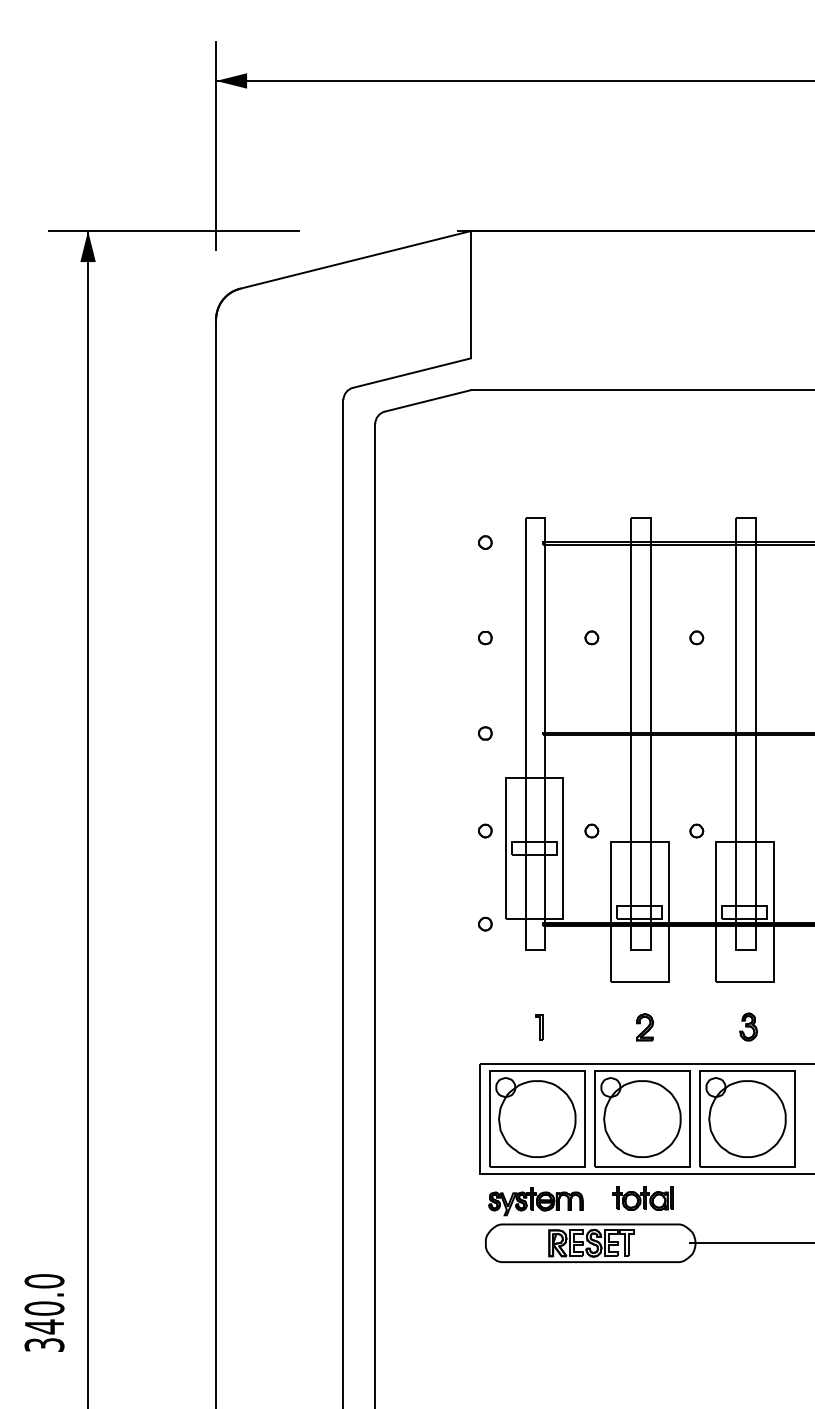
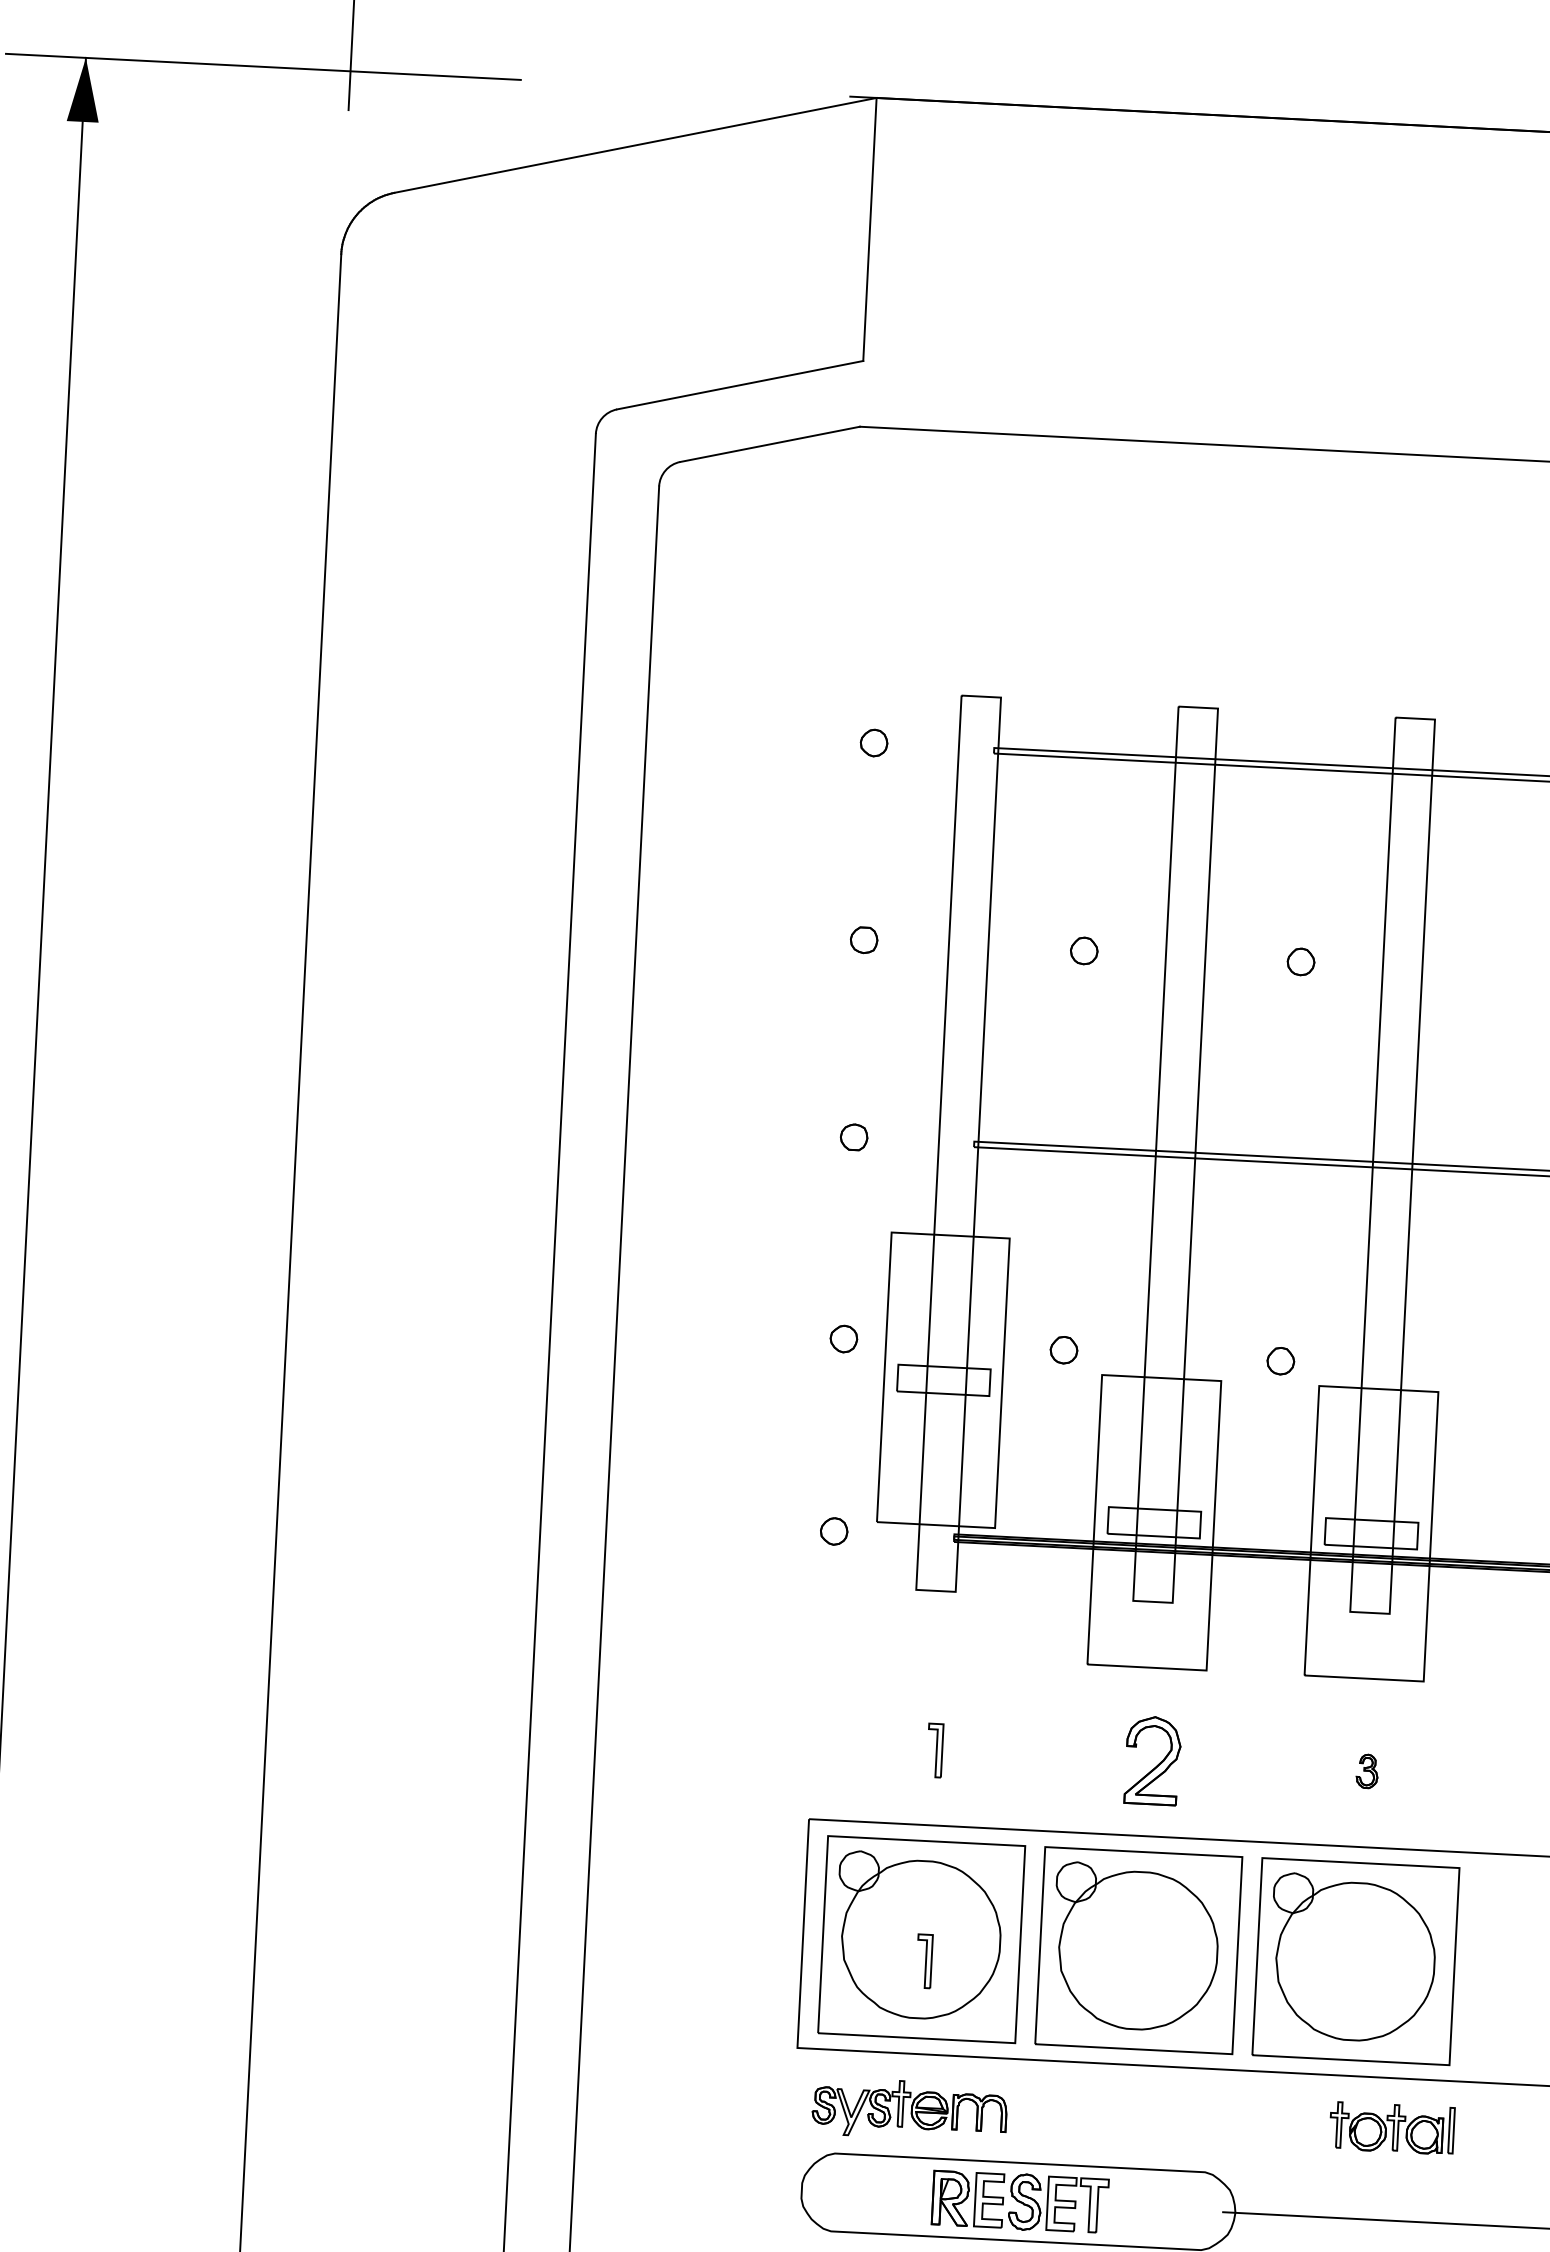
part: (748, 1026) -> (1367, 1770), size x0.6
part: (645, 1027) -> (1154, 1761), size x1.6
part: (539, 1129) -> (924, 1961), added
part: (642, 1198) -> (1390, 2127), moved

